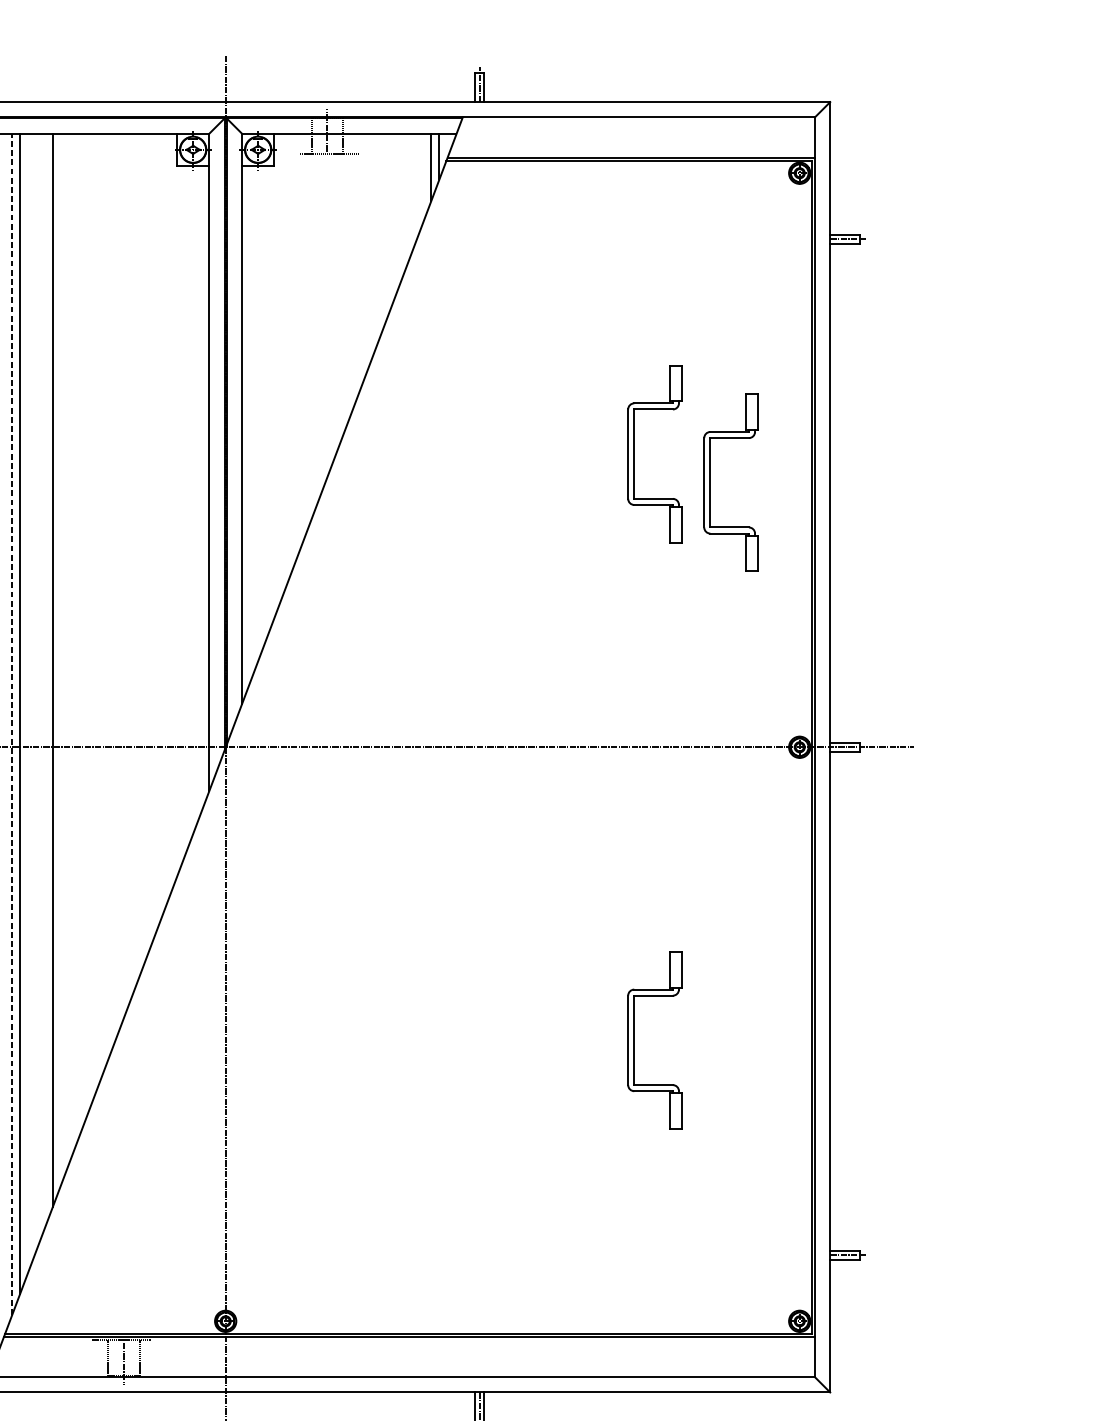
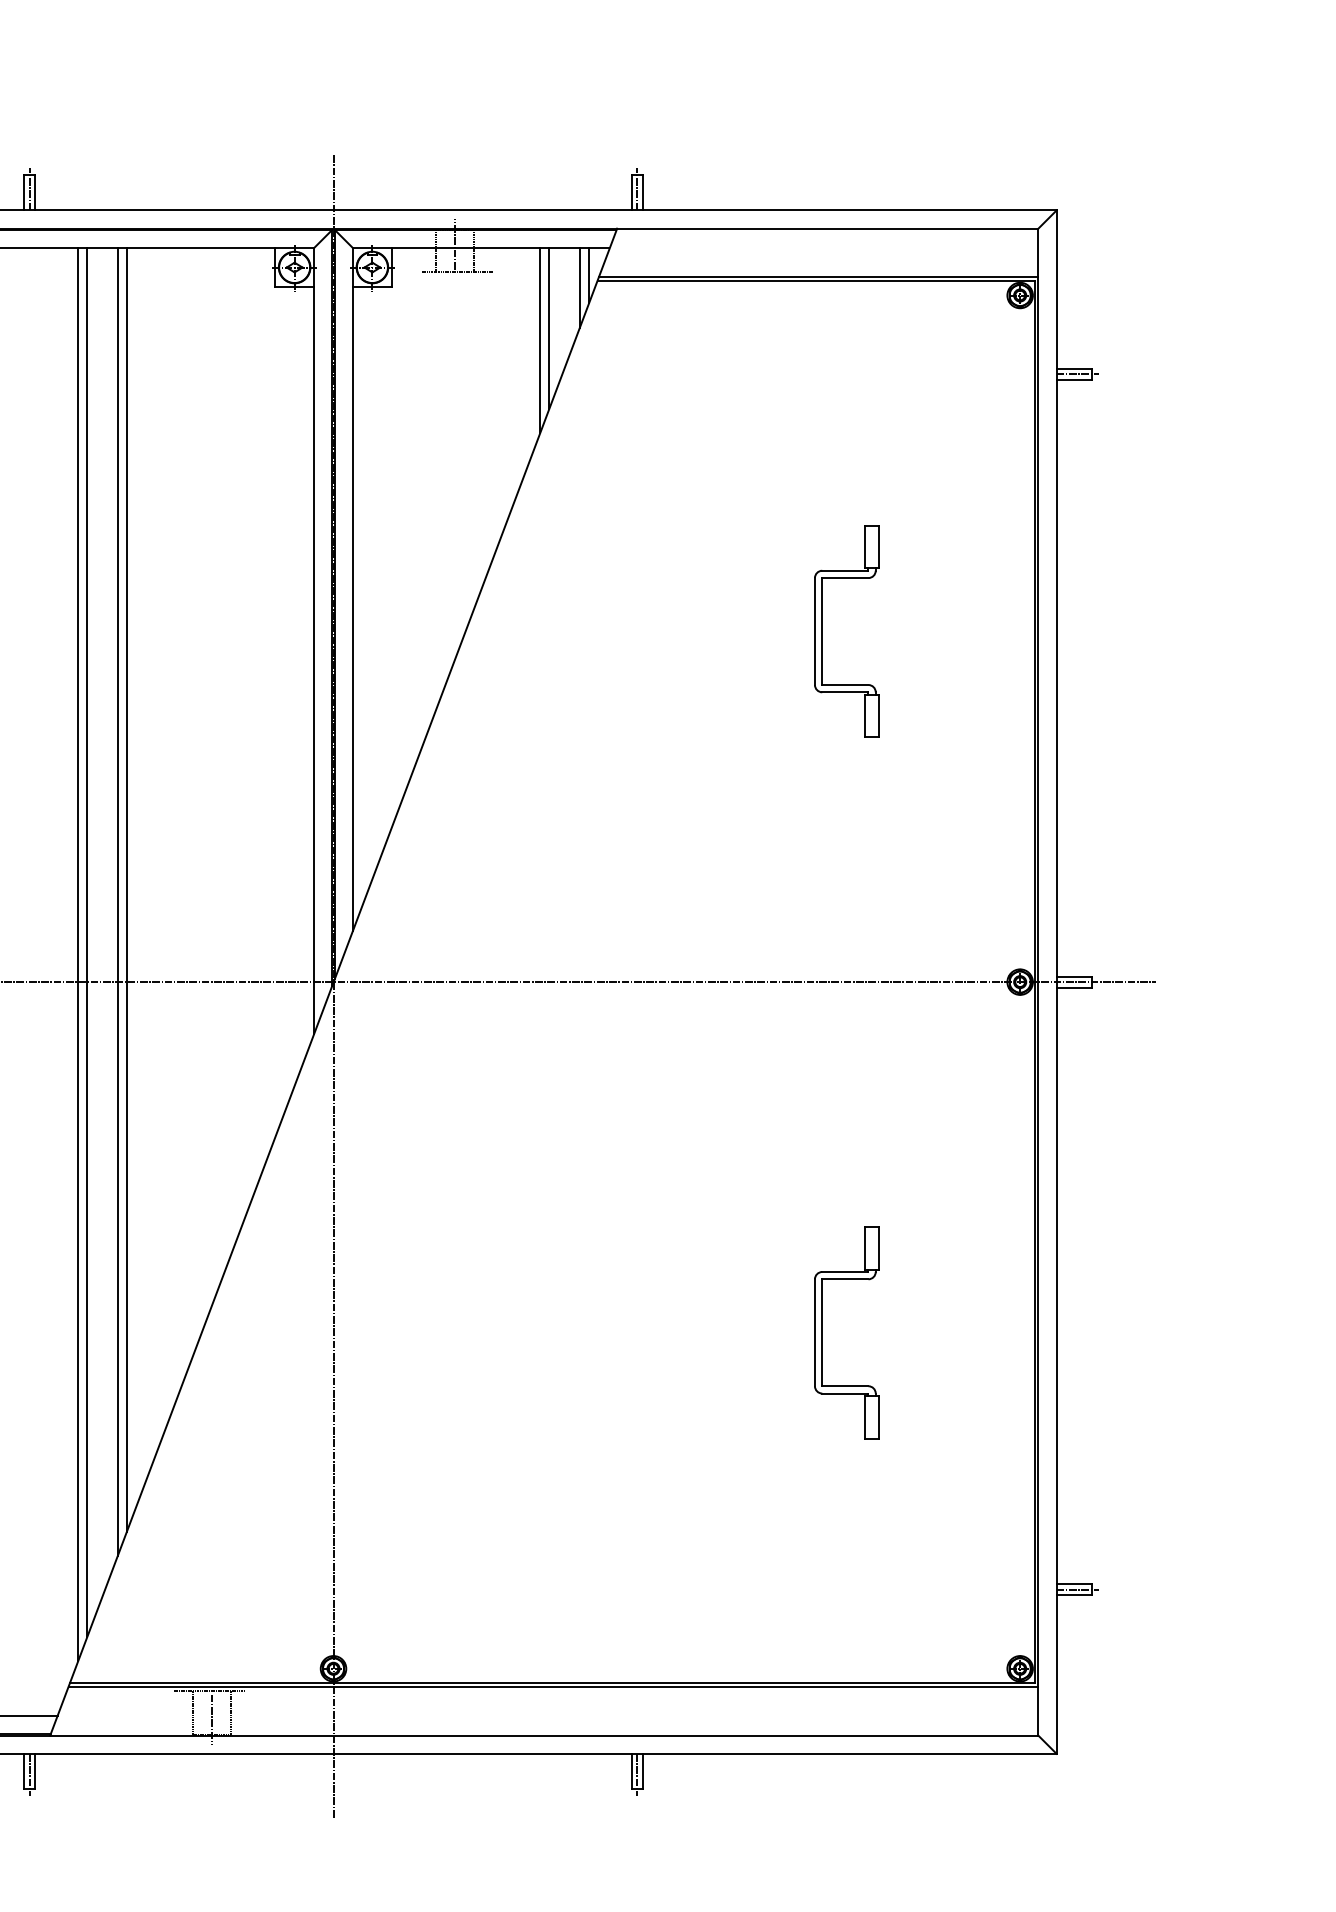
line: (406, 200) -> (549, 328), added
line: (398, 210) -> (540, 340), added
part: (710, 482) -> (913, 665), removed
line: (45, 679) -> (117, 901), added
line: (12, 724) -> (78, 954), dashed -> solid

